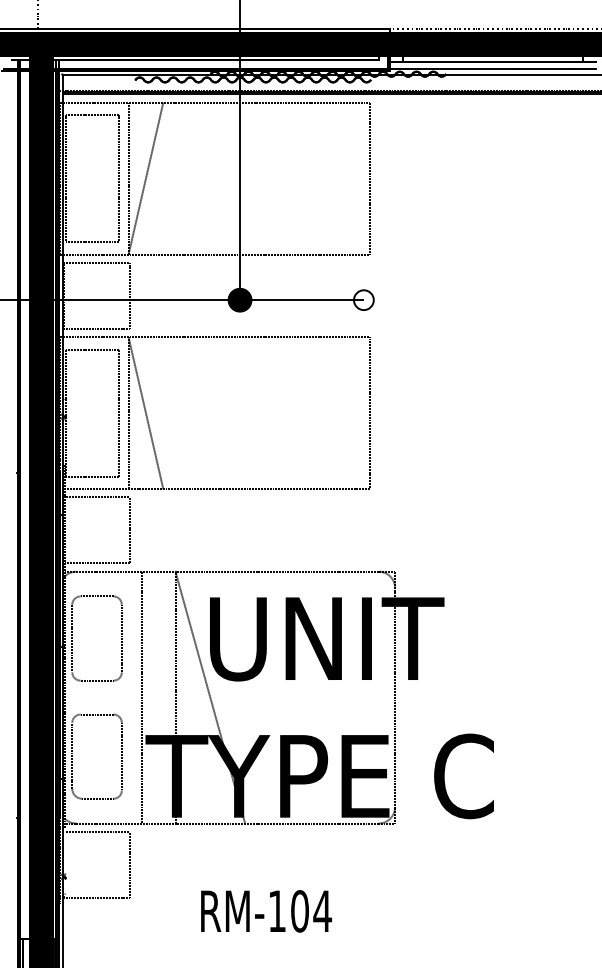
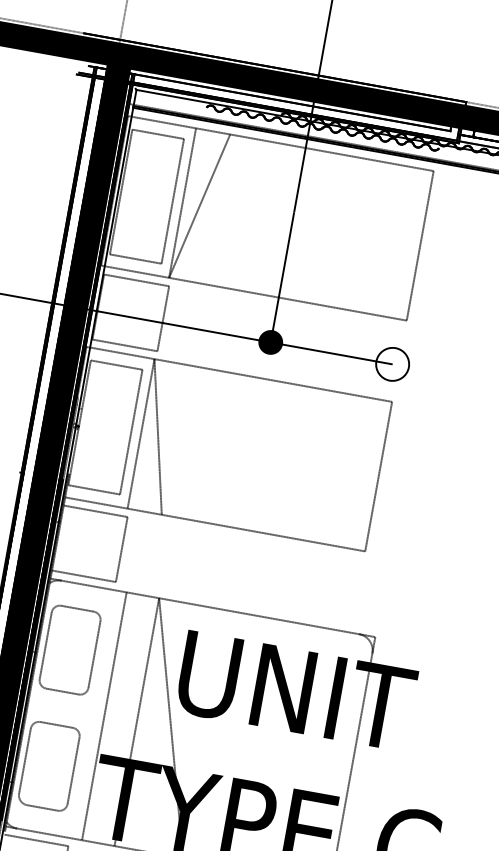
circle: (363, 299) -> (392, 363), size x1.67

